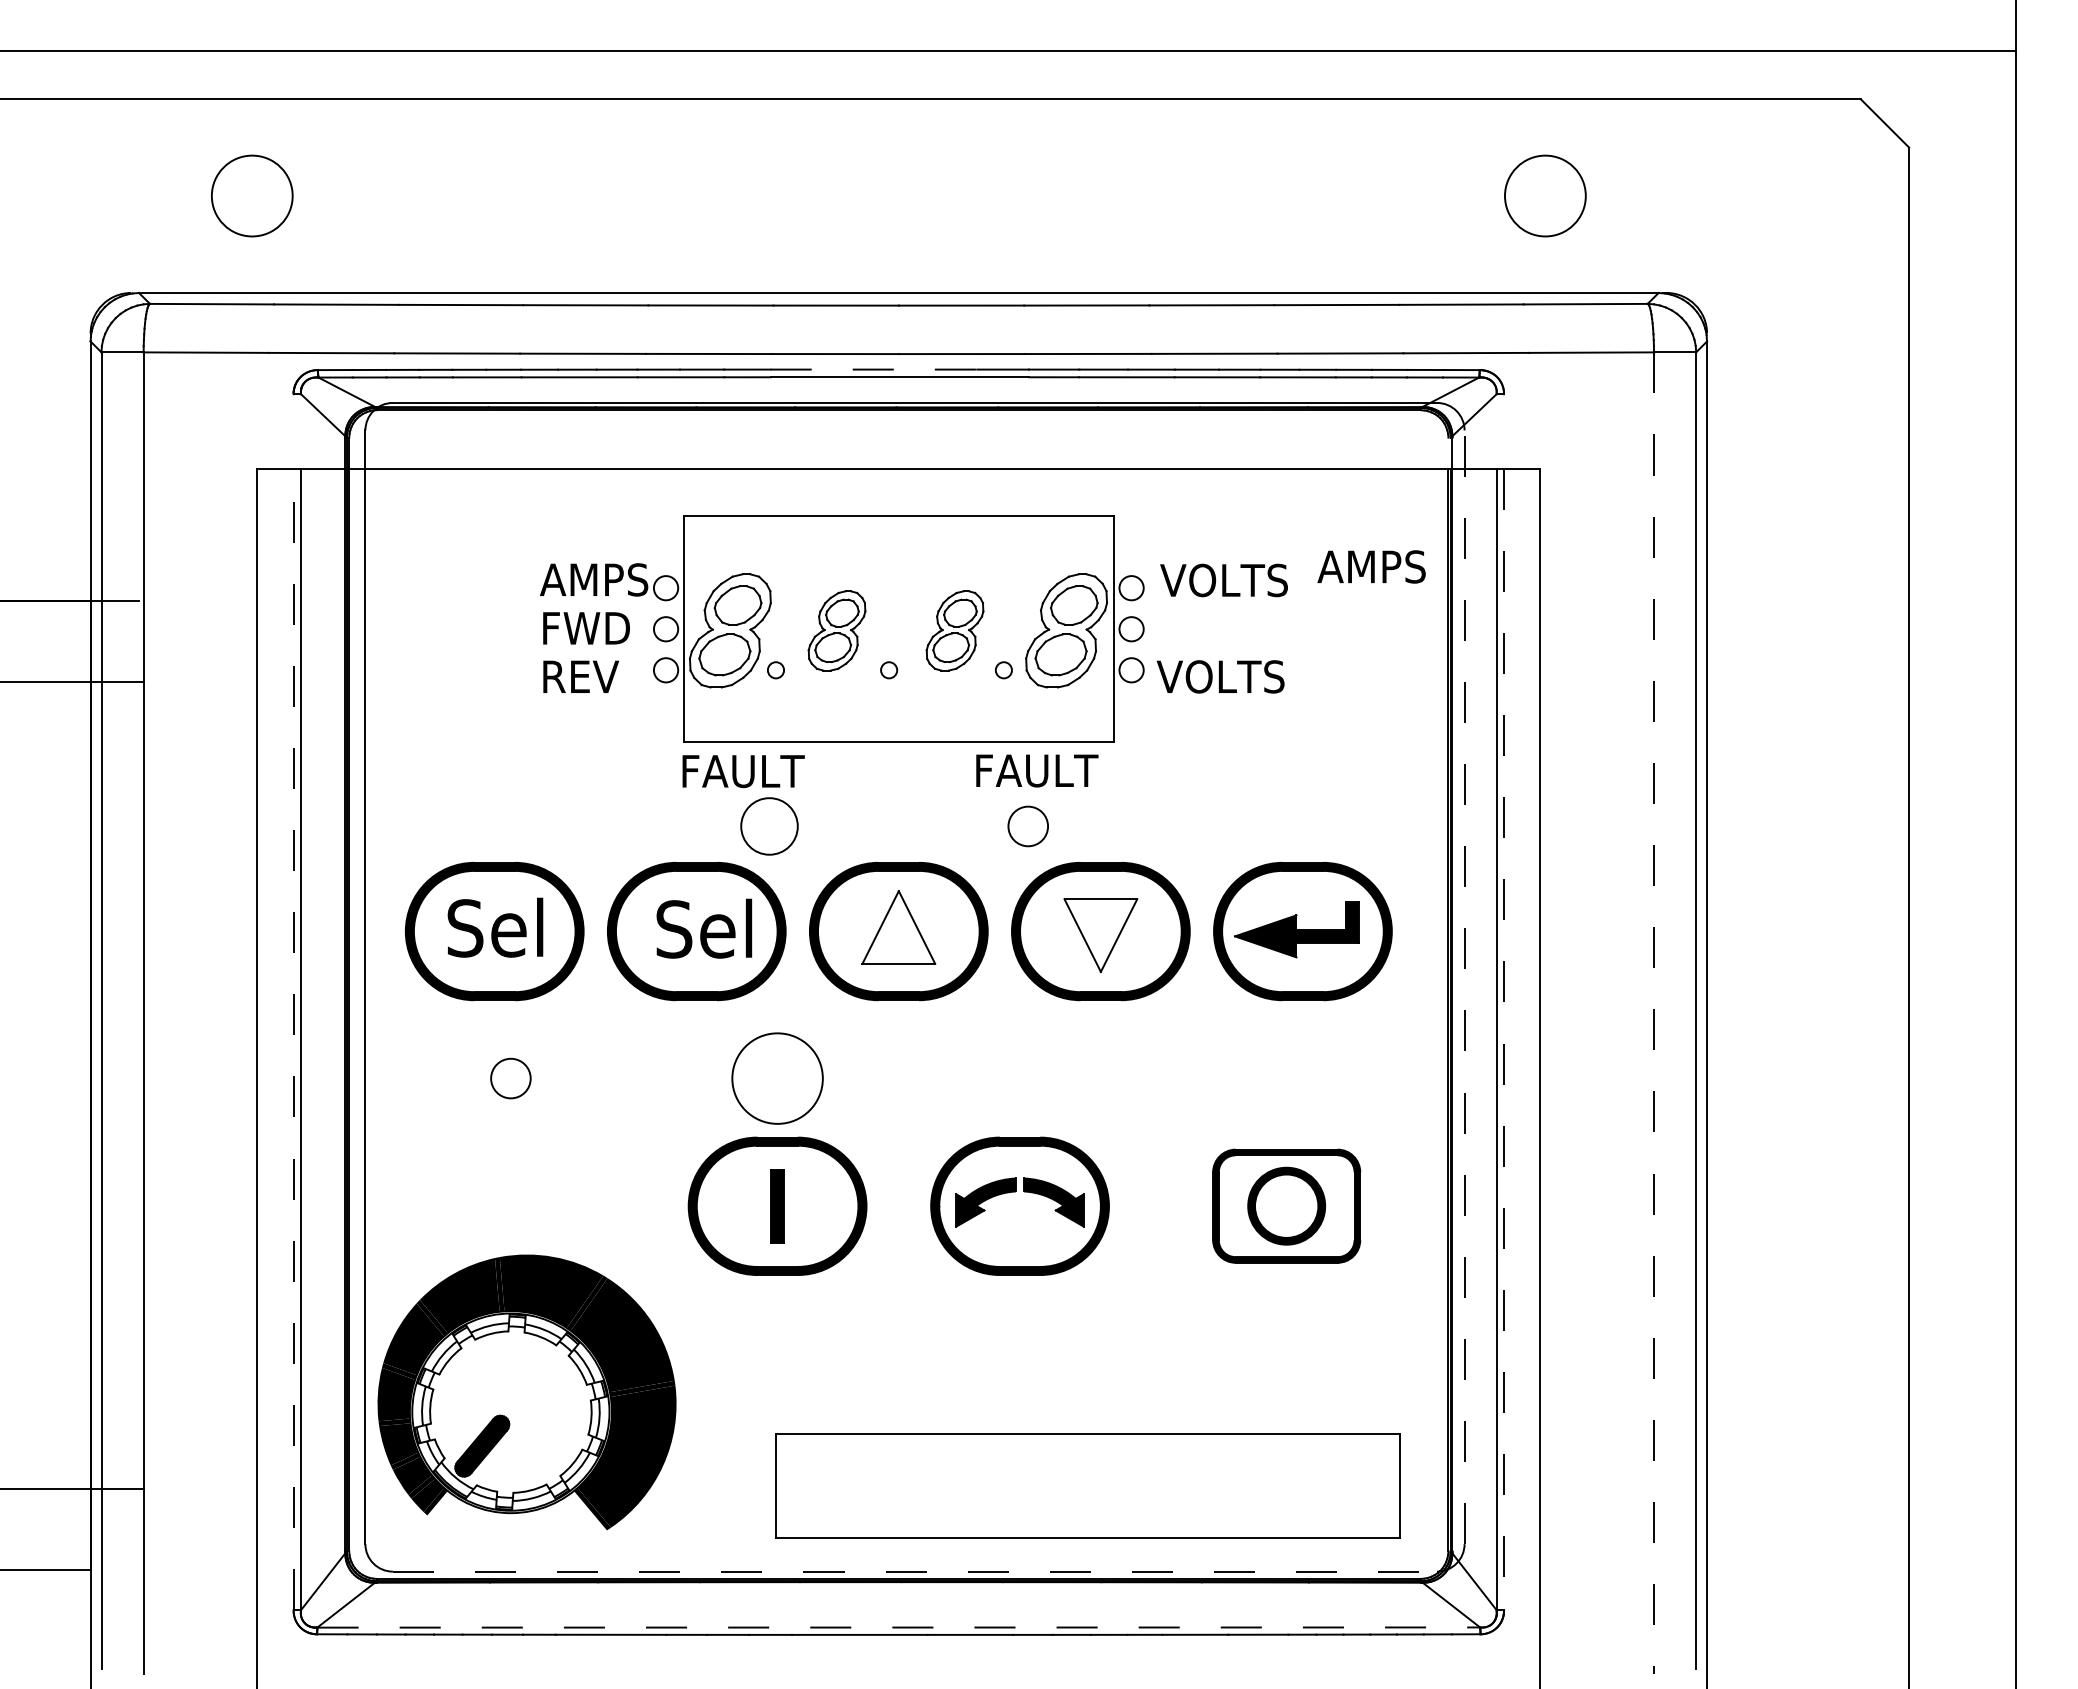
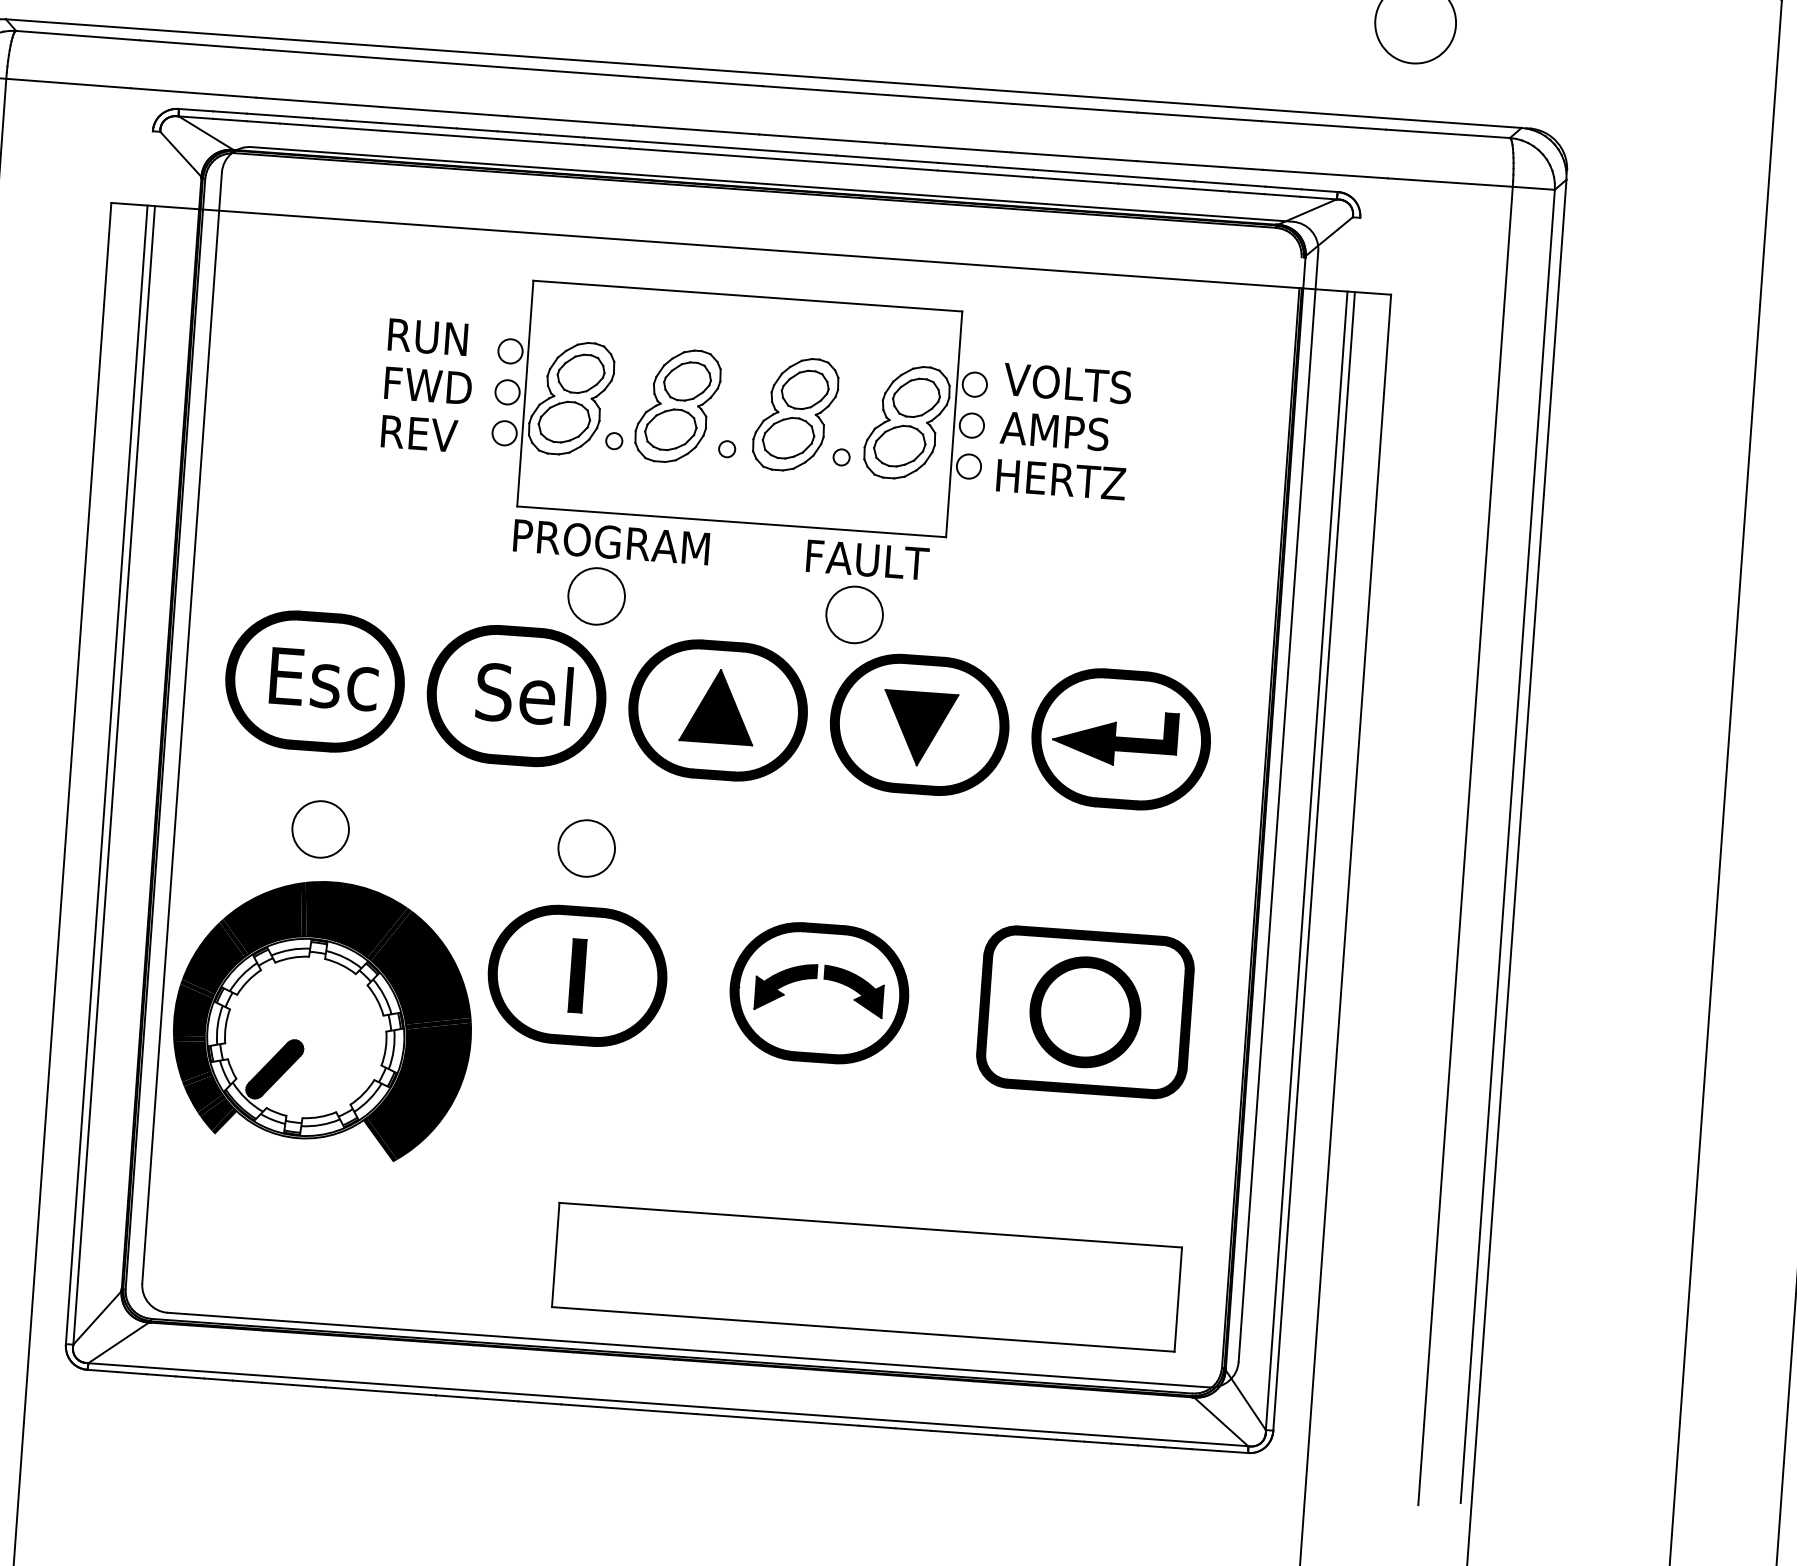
line: (874, 369) -> (734, 148), dashed -> solid
text: (1371, 566) -> (1054, 430), moved
text: (594, 579) -> (439, 337), AMPS -> RUN
part: (836, 630) -> (677, 405), size x1.43
part: (954, 630) -> (795, 414), size x1.43
text: (1222, 676) -> (1059, 479), VOLTS -> HERTZ
text: (782, 771) -> (613, 542), FAULT -> PROGRAM
circle: (1028, 826) -> (854, 614), size x1.43
text: (502, 927) -> (323, 678), Sel -> Esc
fill: (898, 927) -> (718, 706), added
fill: (1100, 935) -> (919, 728), added
line: (1464, 987) -> (1278, 806), dashed -> solid
line: (1654, 1013) -> (1466, 846), dashed -> solid
line: (293, 1039) -> (106, 774), dashed -> solid
line: (1504, 1039) -> (1314, 861), dashed -> solid
circle: (510, 1078) -> (320, 829), size x1.43
circle: (777, 1078) -> (586, 848), size x0.62
part: (1286, 1205) -> (1085, 1011), size x1.43
part: (526, 1392) -> (322, 1018), moved
line: (915, 1571) -> (689, 1350), dashed -> solid
line: (899, 1627) -> (669, 1404), dashed -> solid

